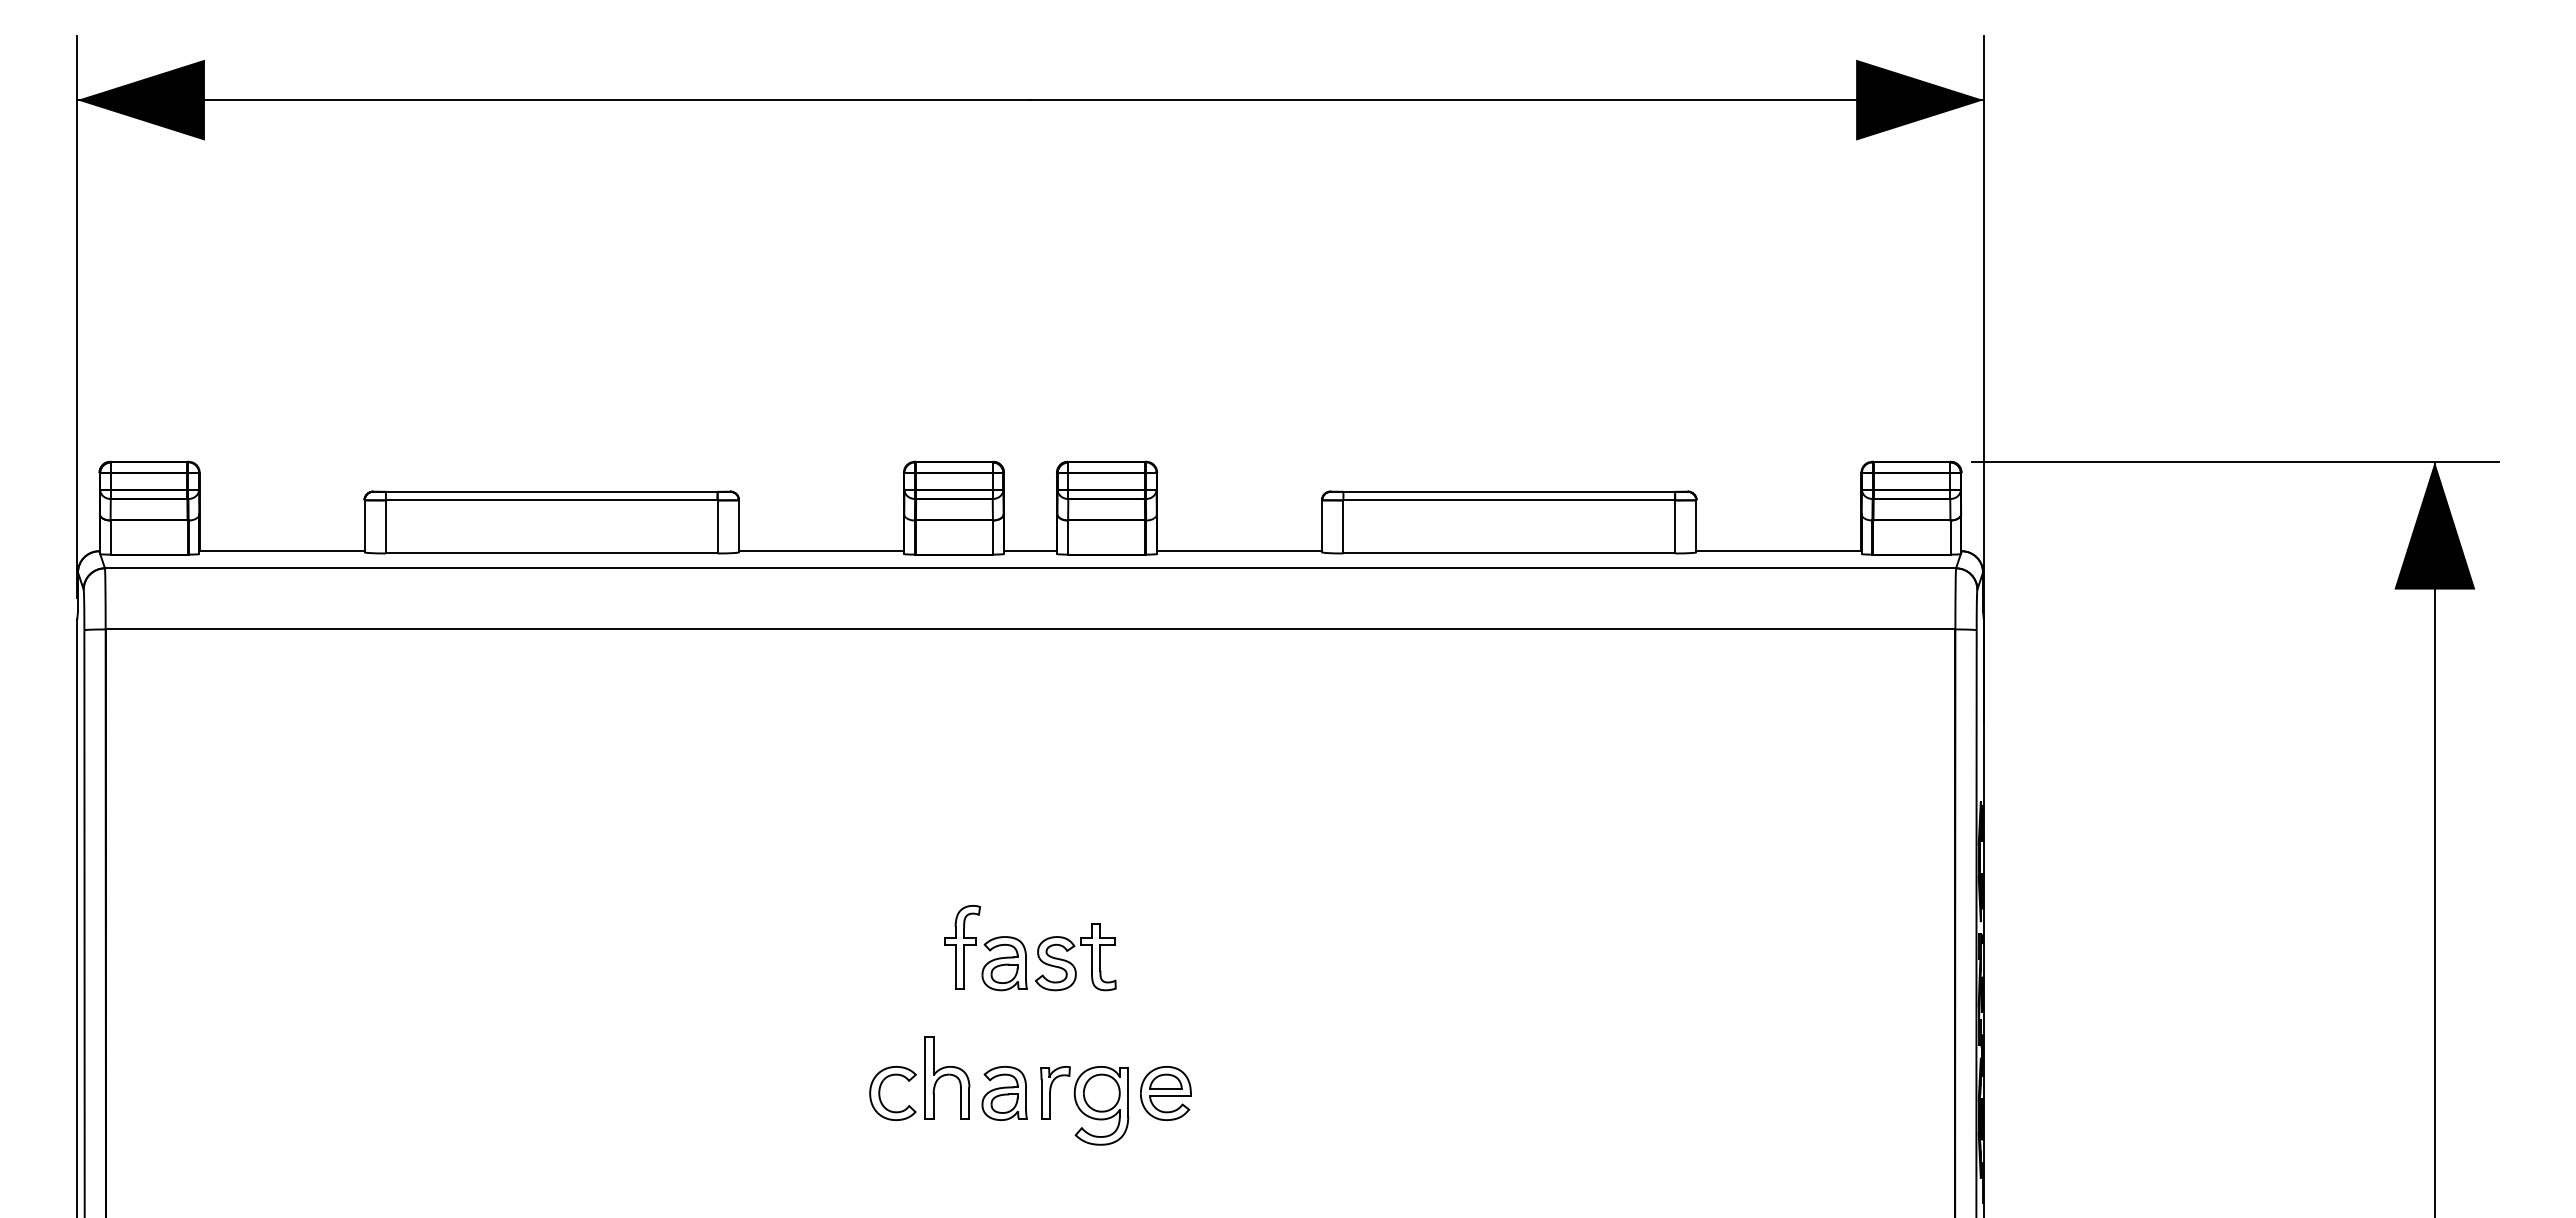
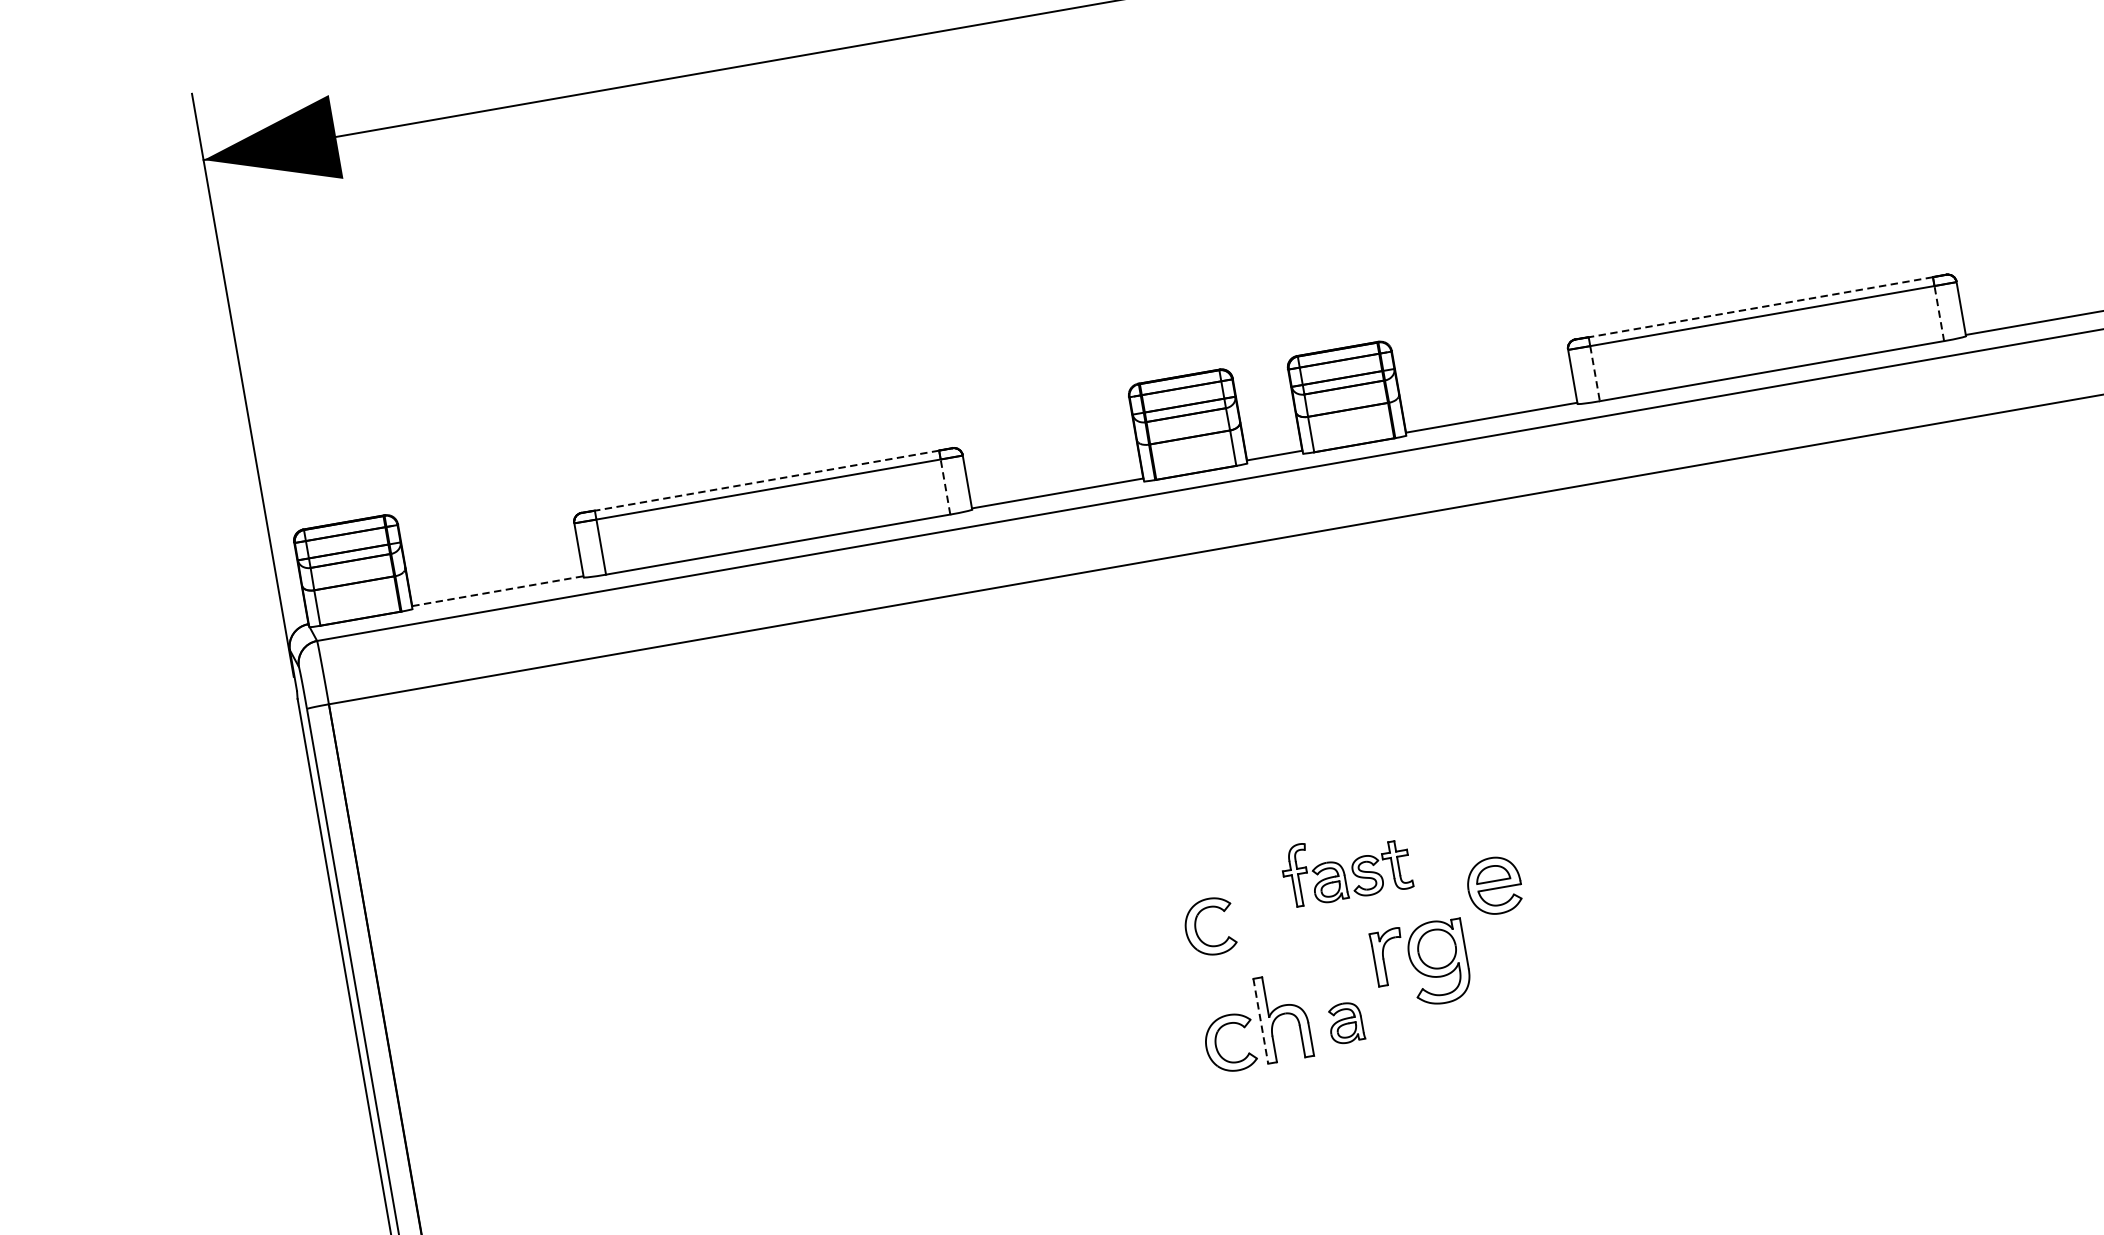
line: (551, 491) -> (766, 480), solid -> dashed
line: (1509, 491) -> (1760, 306), solid -> dashed
line: (717, 526) -> (945, 486), solid -> dashed
line: (1343, 526) -> (1595, 373), solid -> dashed
line: (1675, 526) -> (1939, 313), solid -> dashed
line: (282, 551) -> (498, 591), solid -> dashed
part: (1030, 948) -> (1346, 867), size x0.7
part: (880, 981) -> (1196, 929), added
line: (925, 1077) -> (1261, 1020), solid -> dashed
part: (1004, 1093) -> (1345, 1023), size x0.7
part: (1165, 1093) -> (1494, 886), moved
part: (1084, 1105) -> (1421, 965), moved

